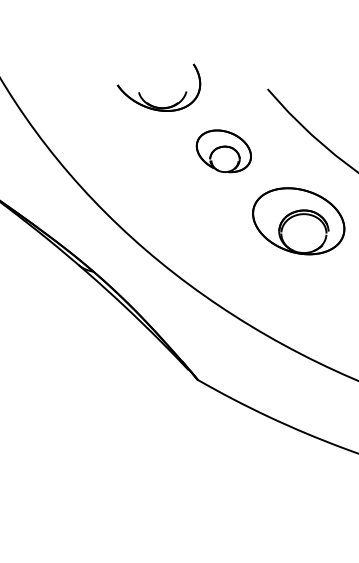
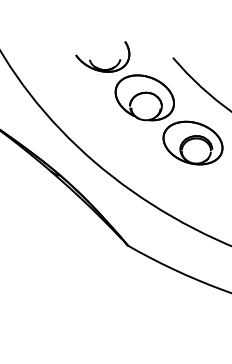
part: (223, 150) -> (144, 97), size x1.67

